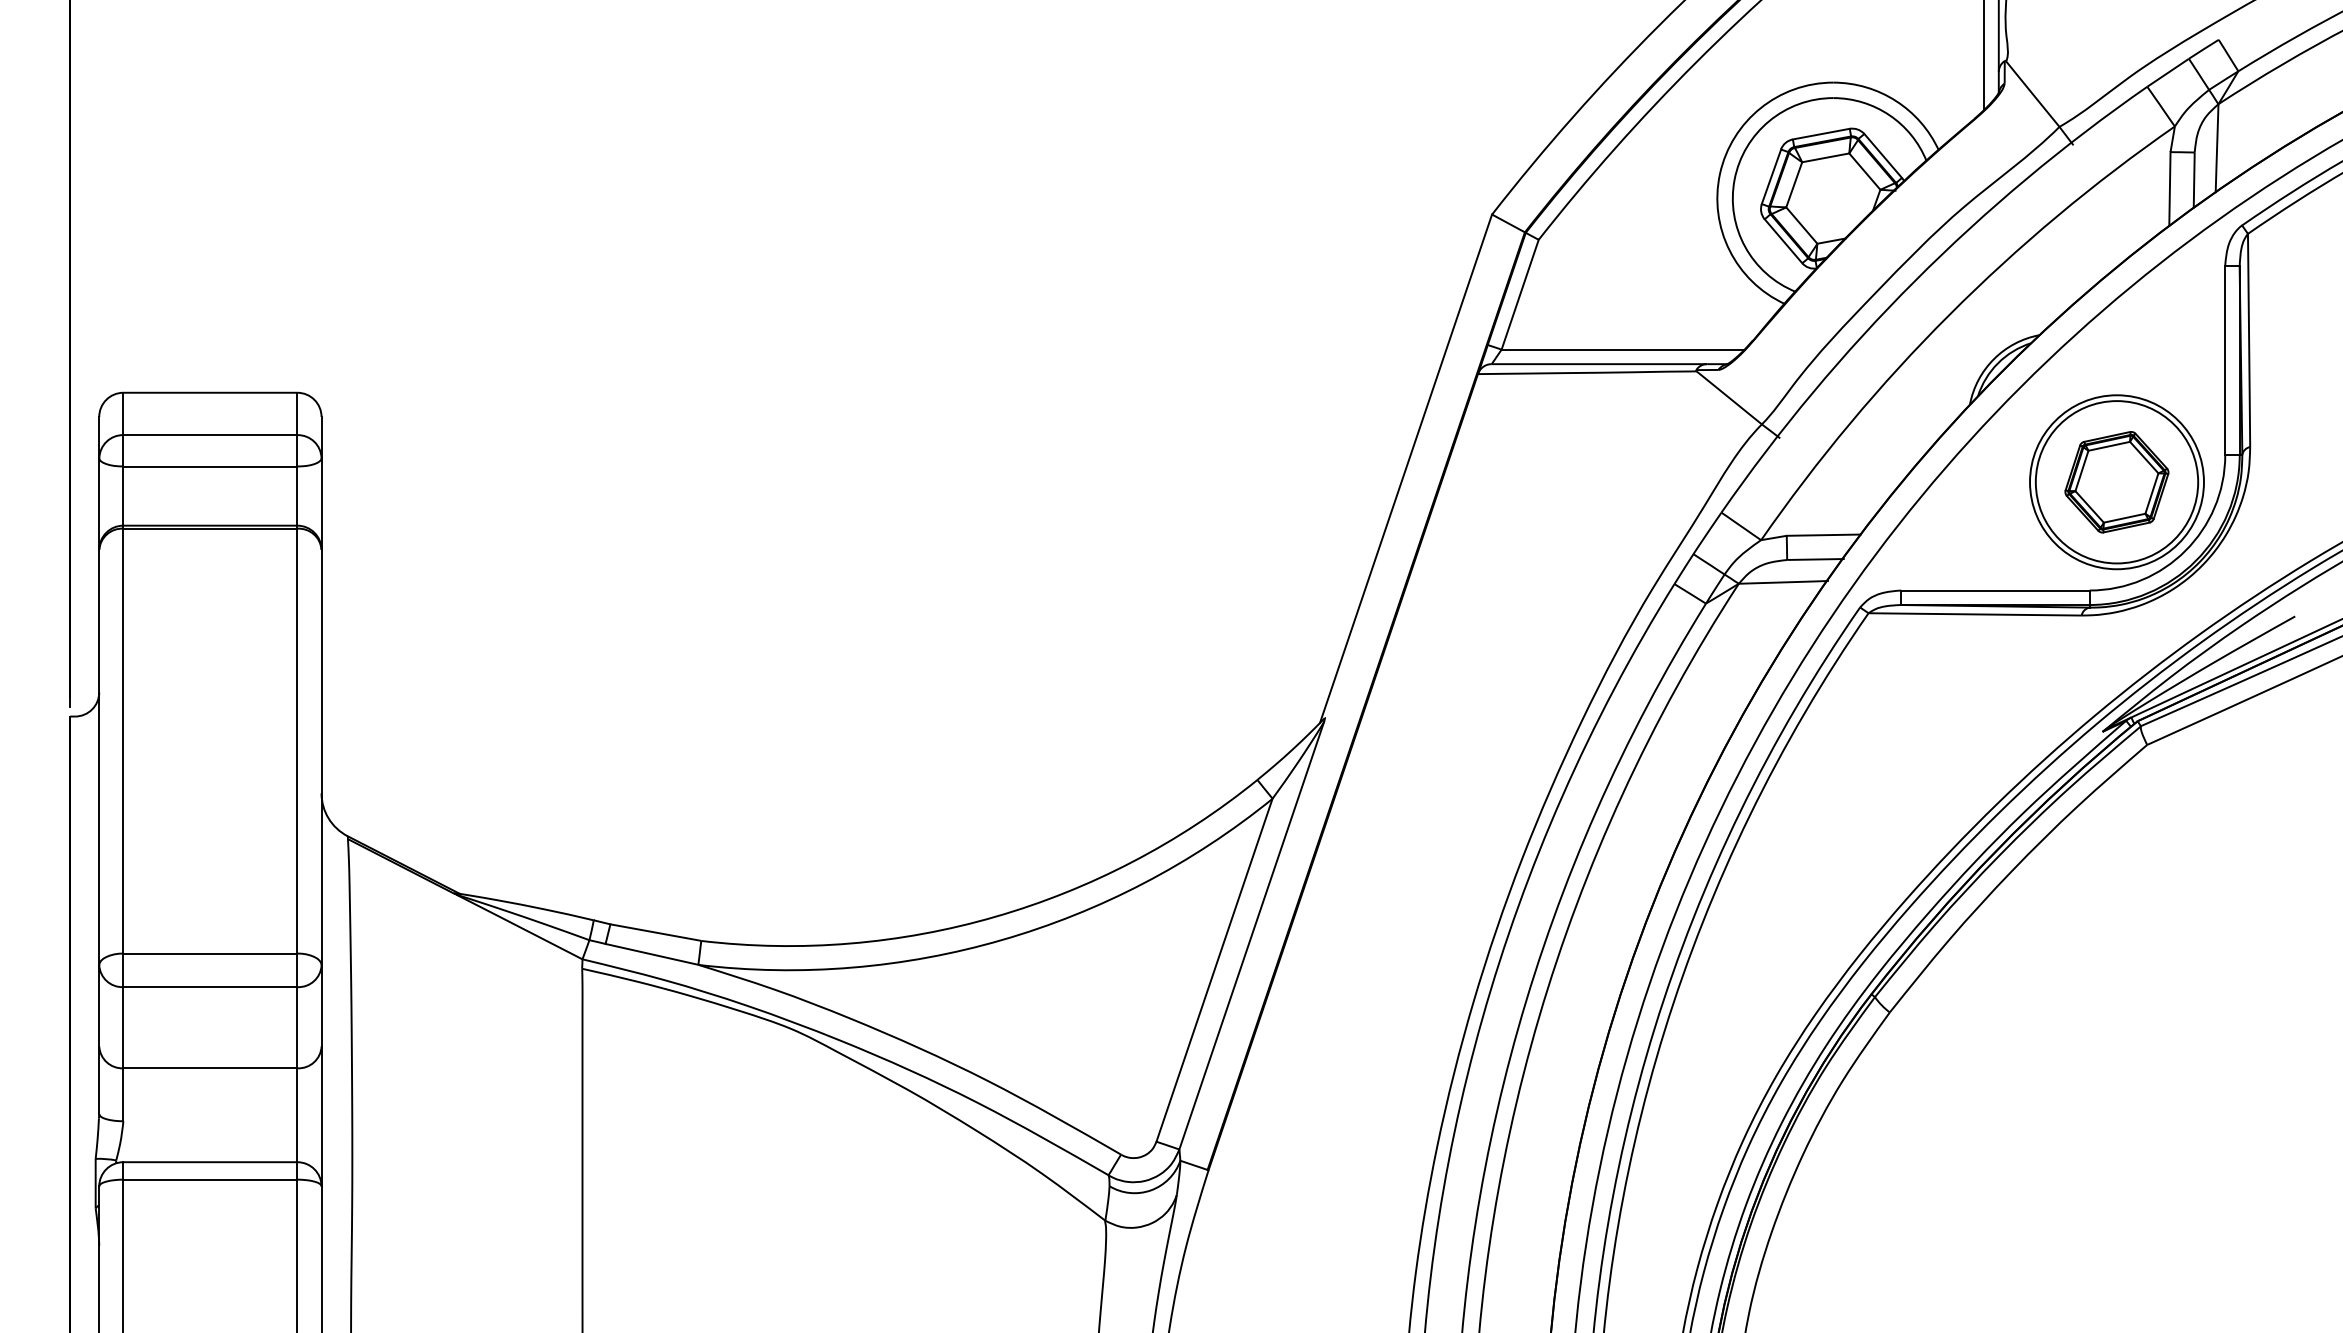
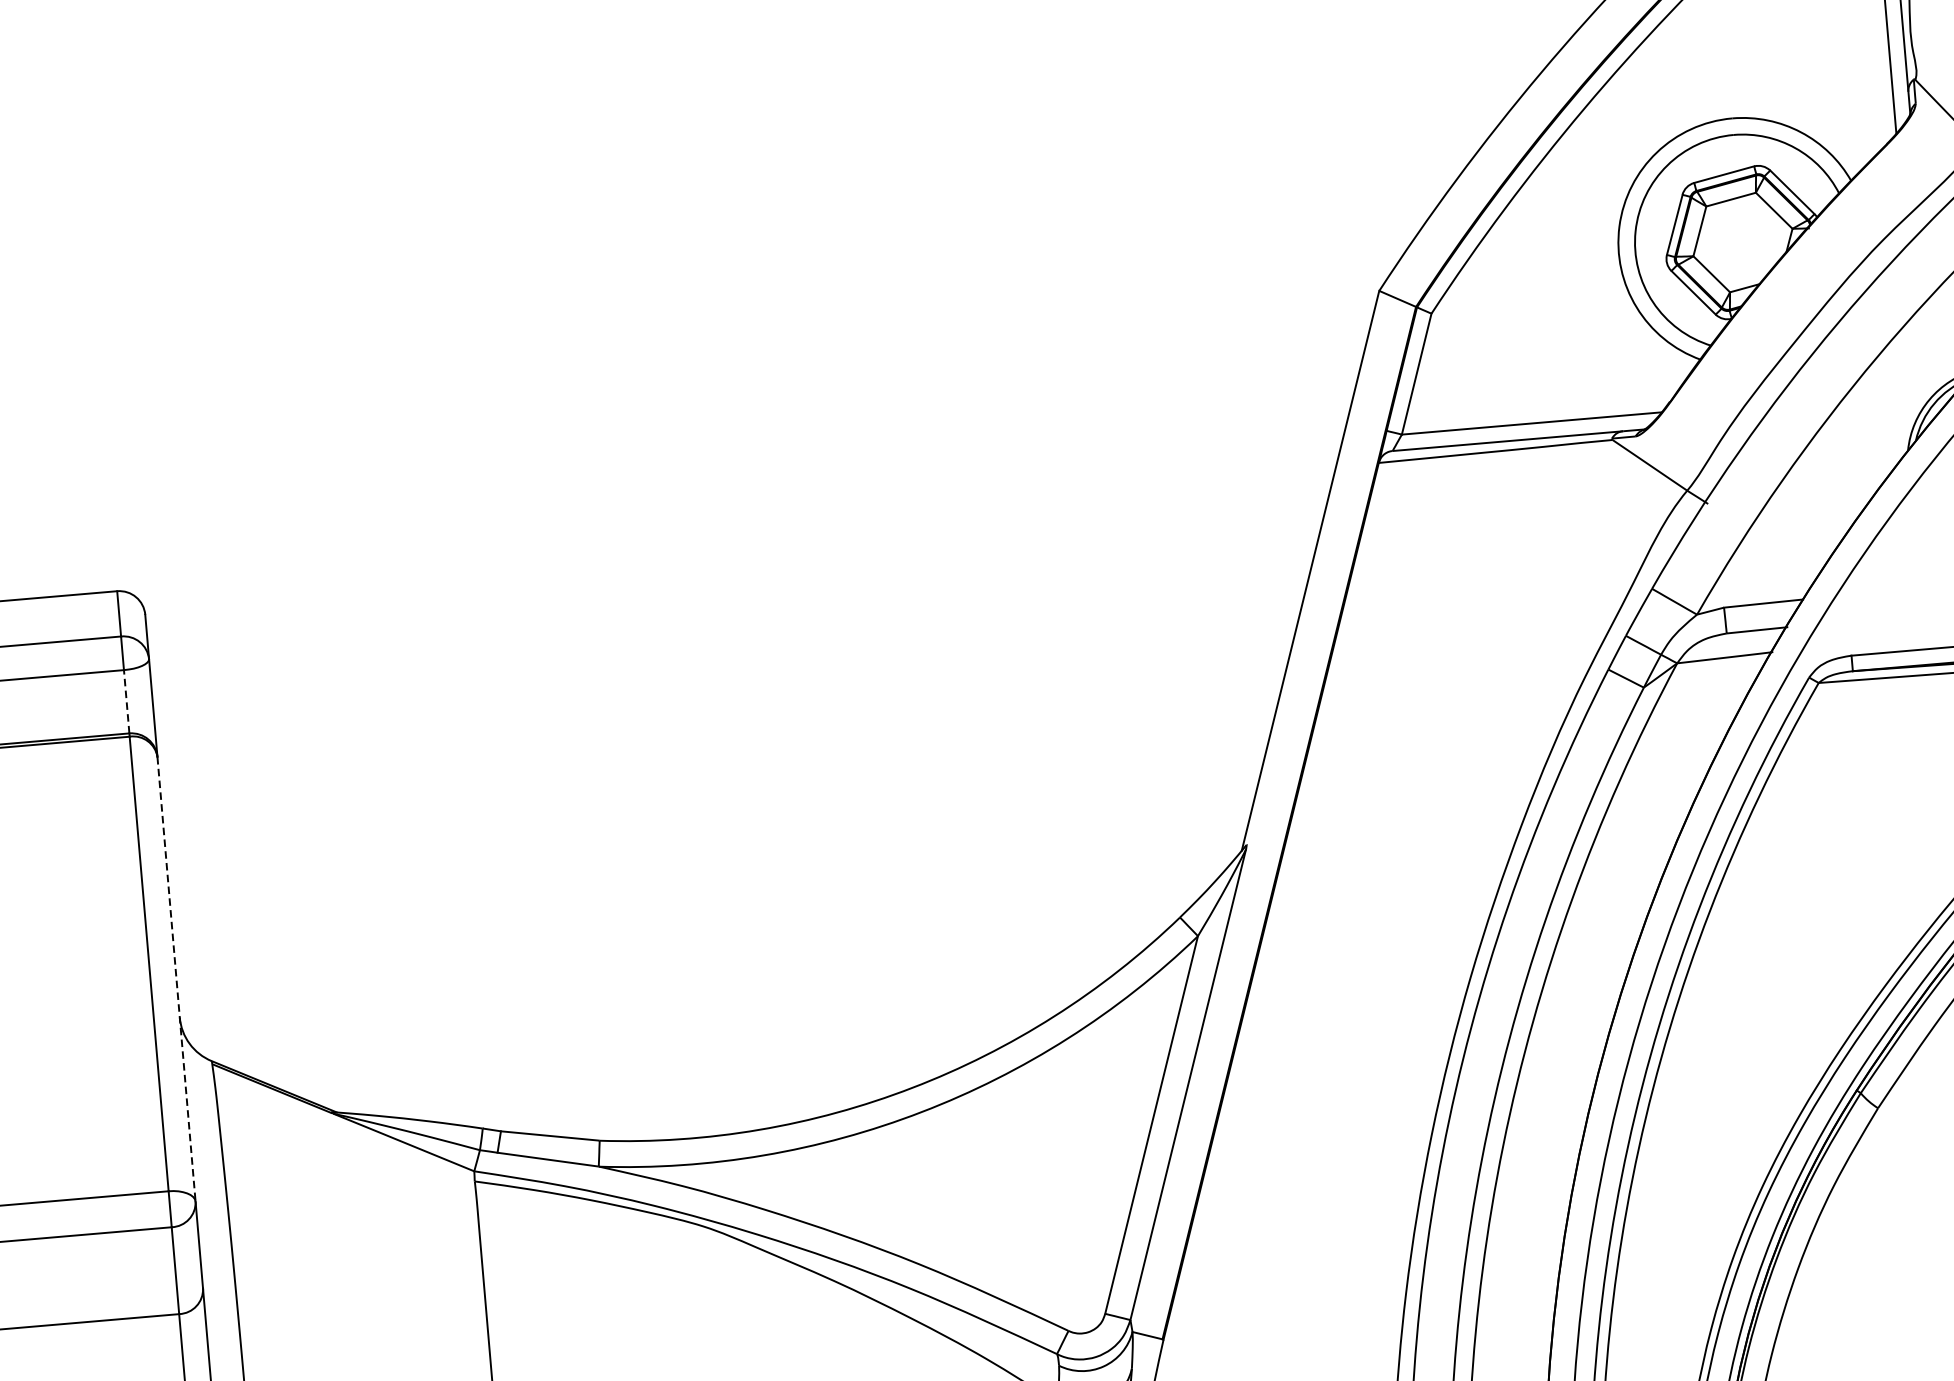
line: (297, 496) -> (126, 702), solid -> dashed
line: (321, 757) -> (176, 979), solid -> dashed

